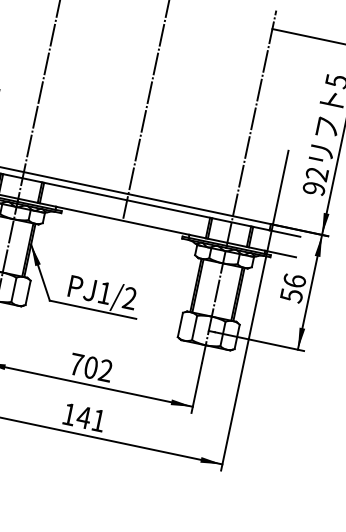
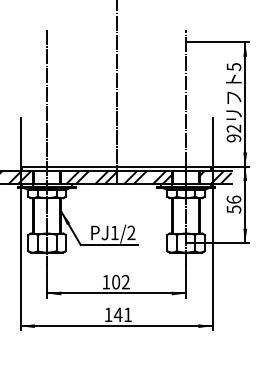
hatch: (127, 210) -> (118, 177), added
hatch: (273, 241) -> (215, 177), added
text: (76, 365) -> (106, 282), 702 -> 102

